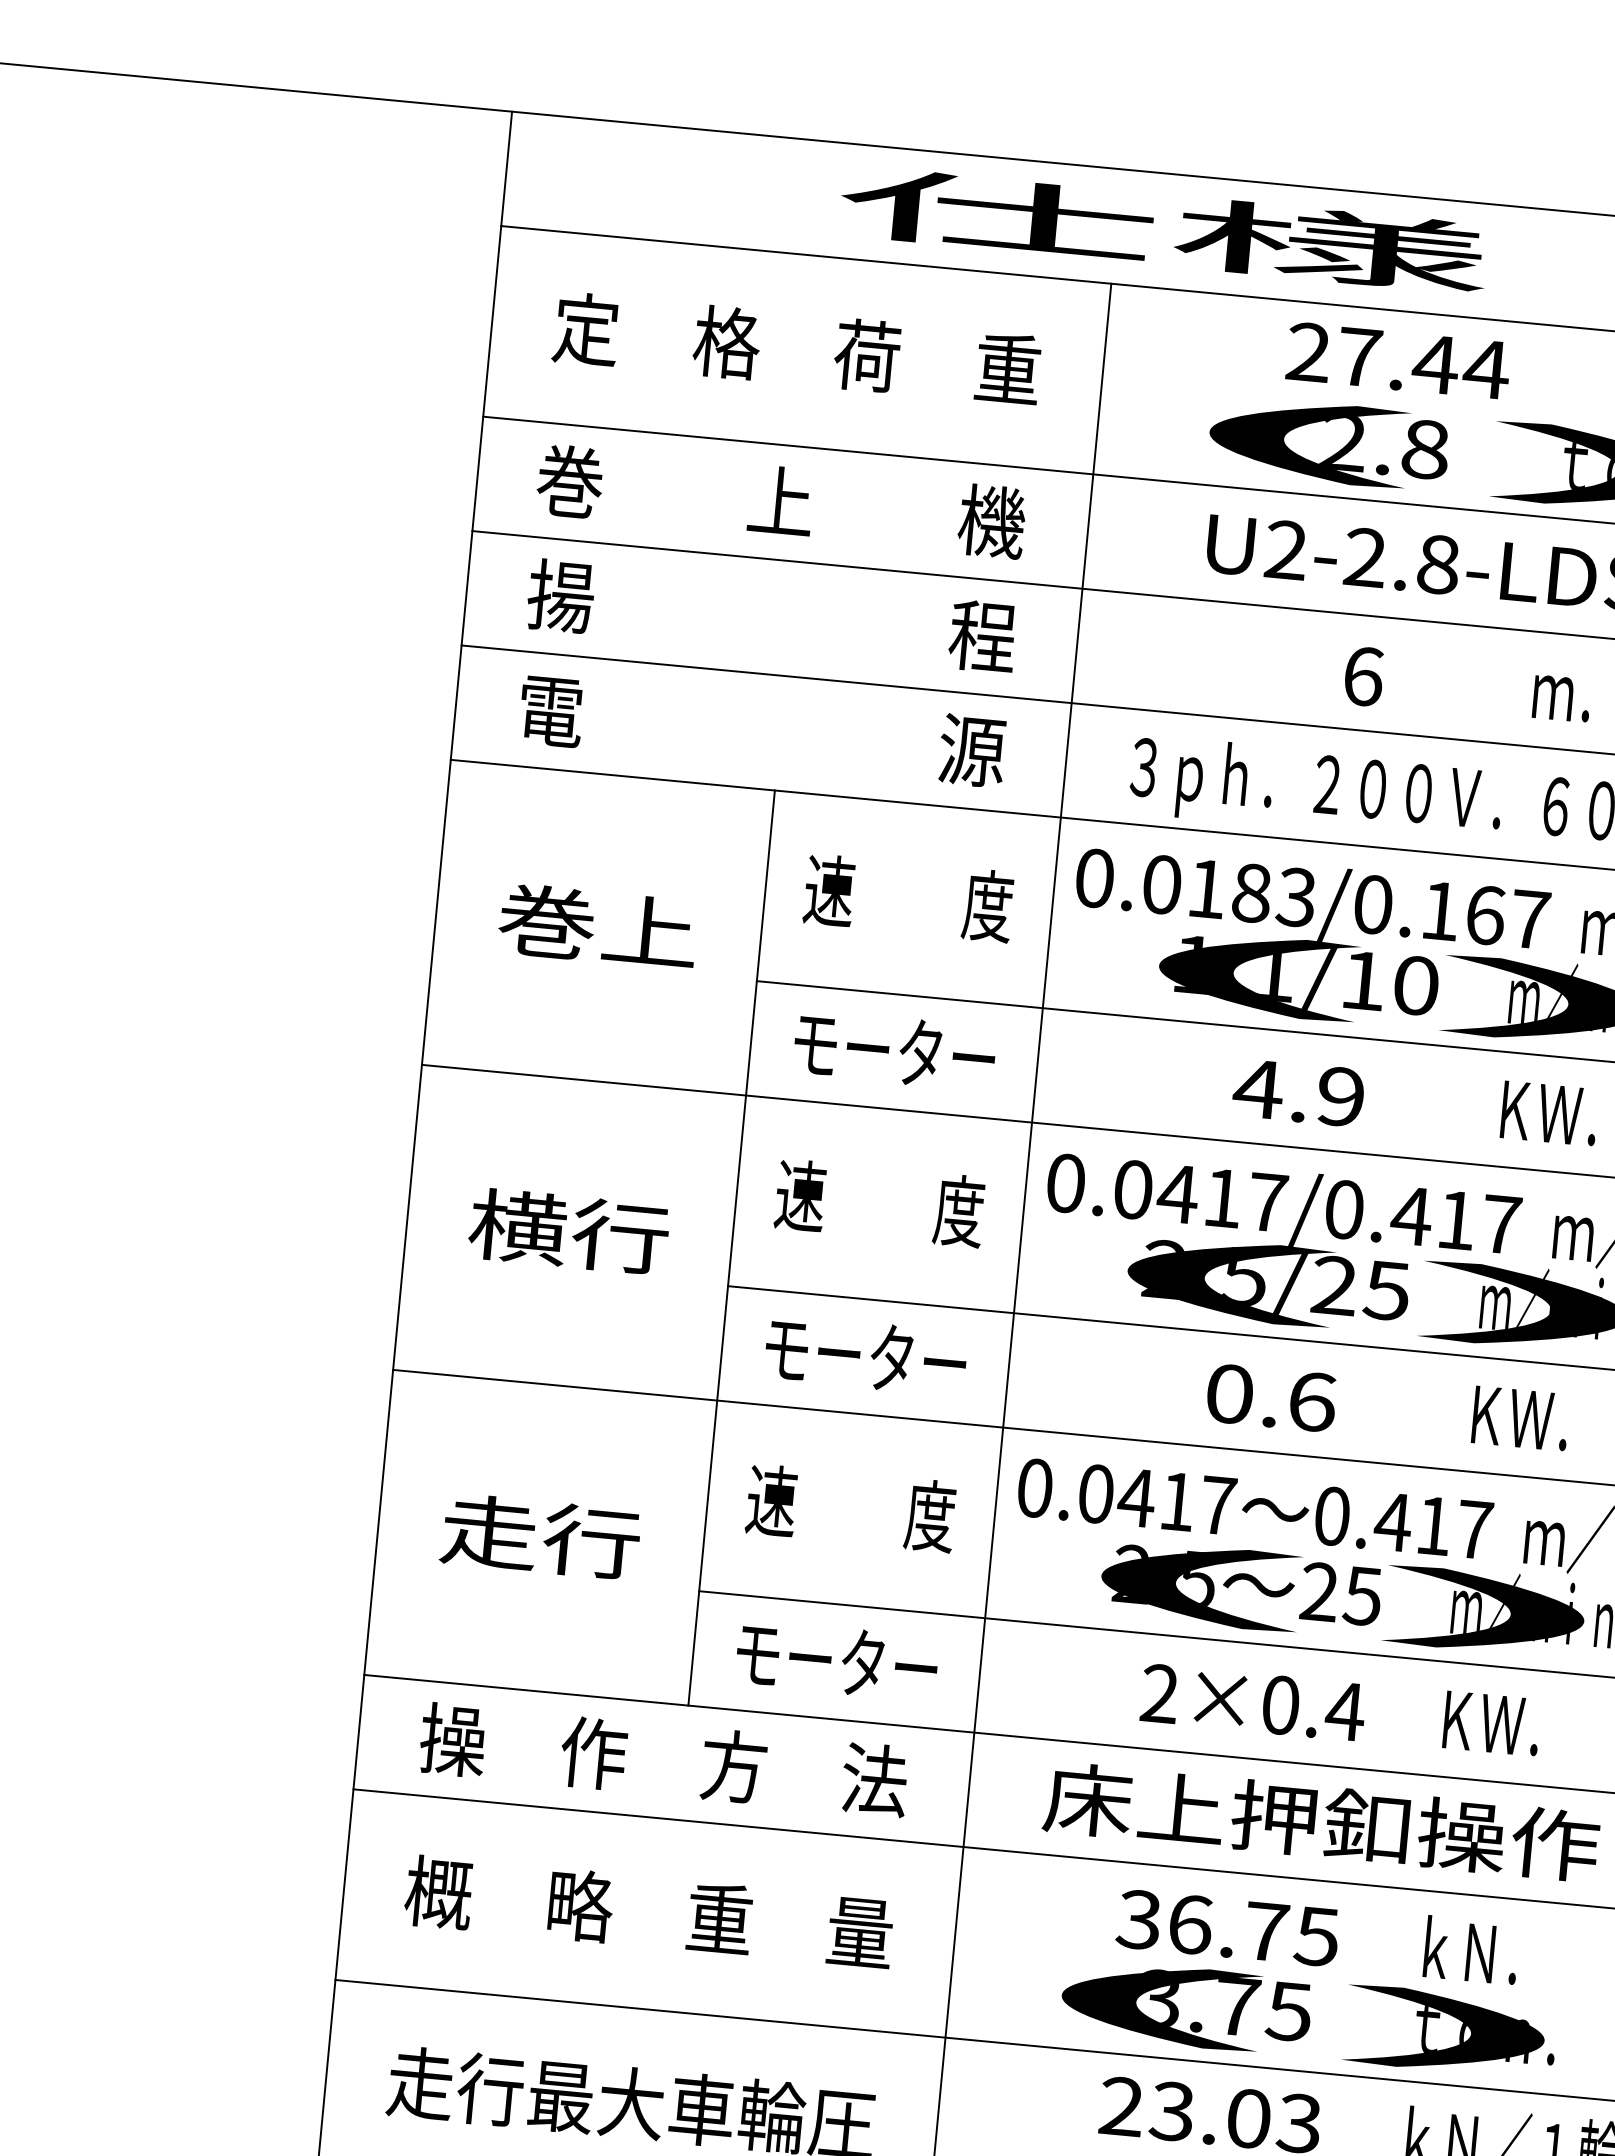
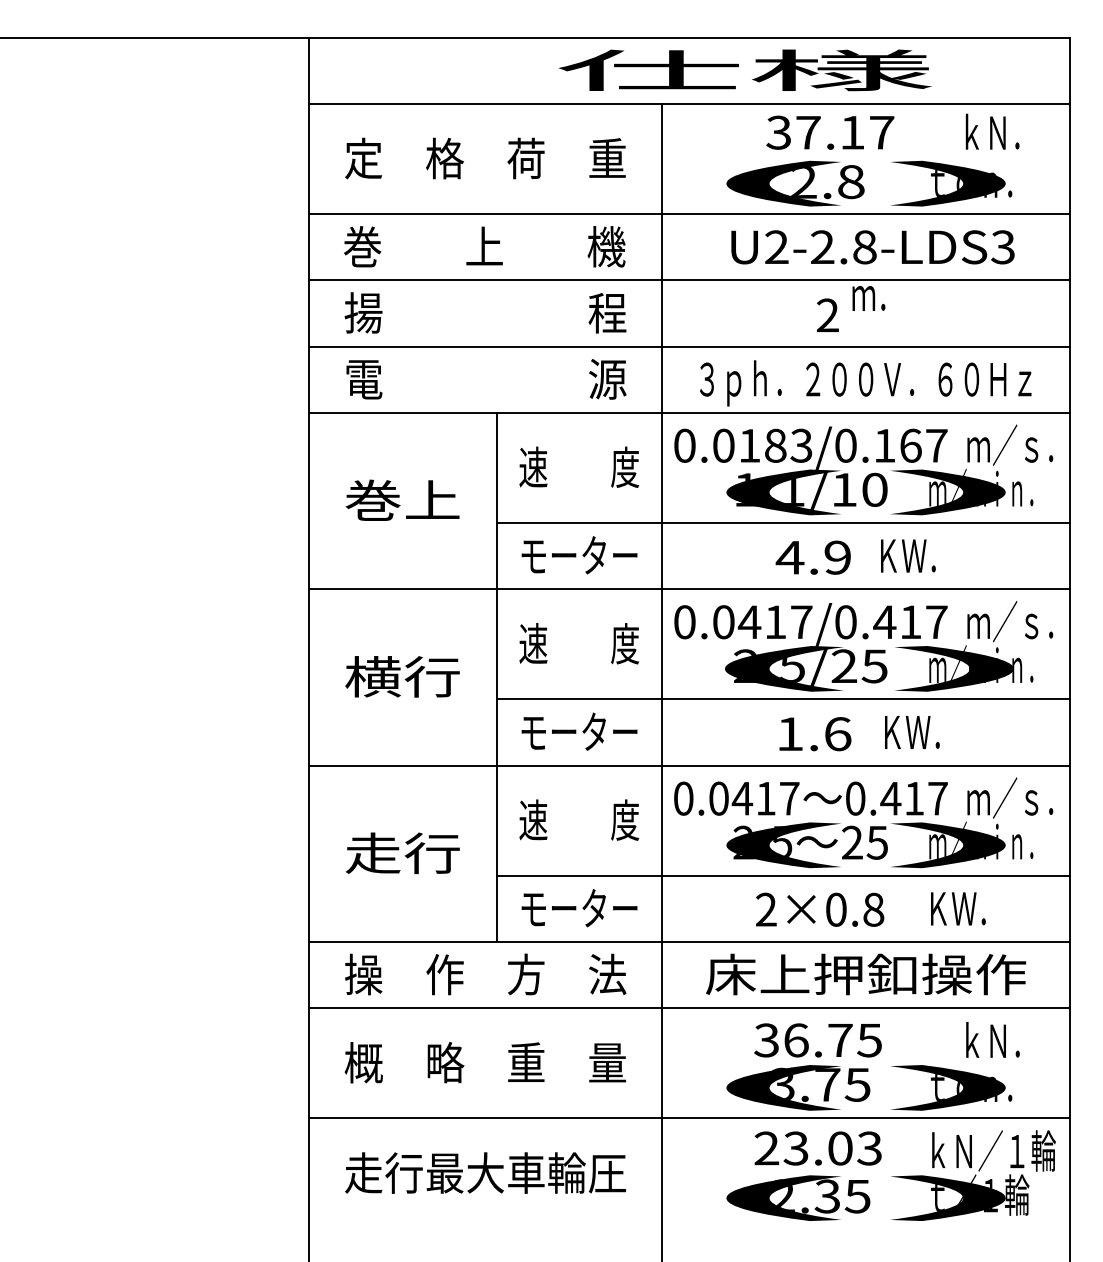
text: (1162, 230) -> (744, 70), moved
text: (1397, 360) -> (830, 132), 27.44 -> 37.17
text: (1364, 676) -> (828, 315), 6 -> 2
text: (1561, 698) -> (868, 298), moved
text: (1549, 1112) -> (908, 555), moved
text: (1230, 1394) -> (790, 734), 0.6 -> 1.6
text: (1521, 1418) -> (912, 732), moved
text: (1345, 1710) -> (873, 909), 2×0.4 -> 2×0.8
text: (1470, 1949) -> (992, 1039), moved

